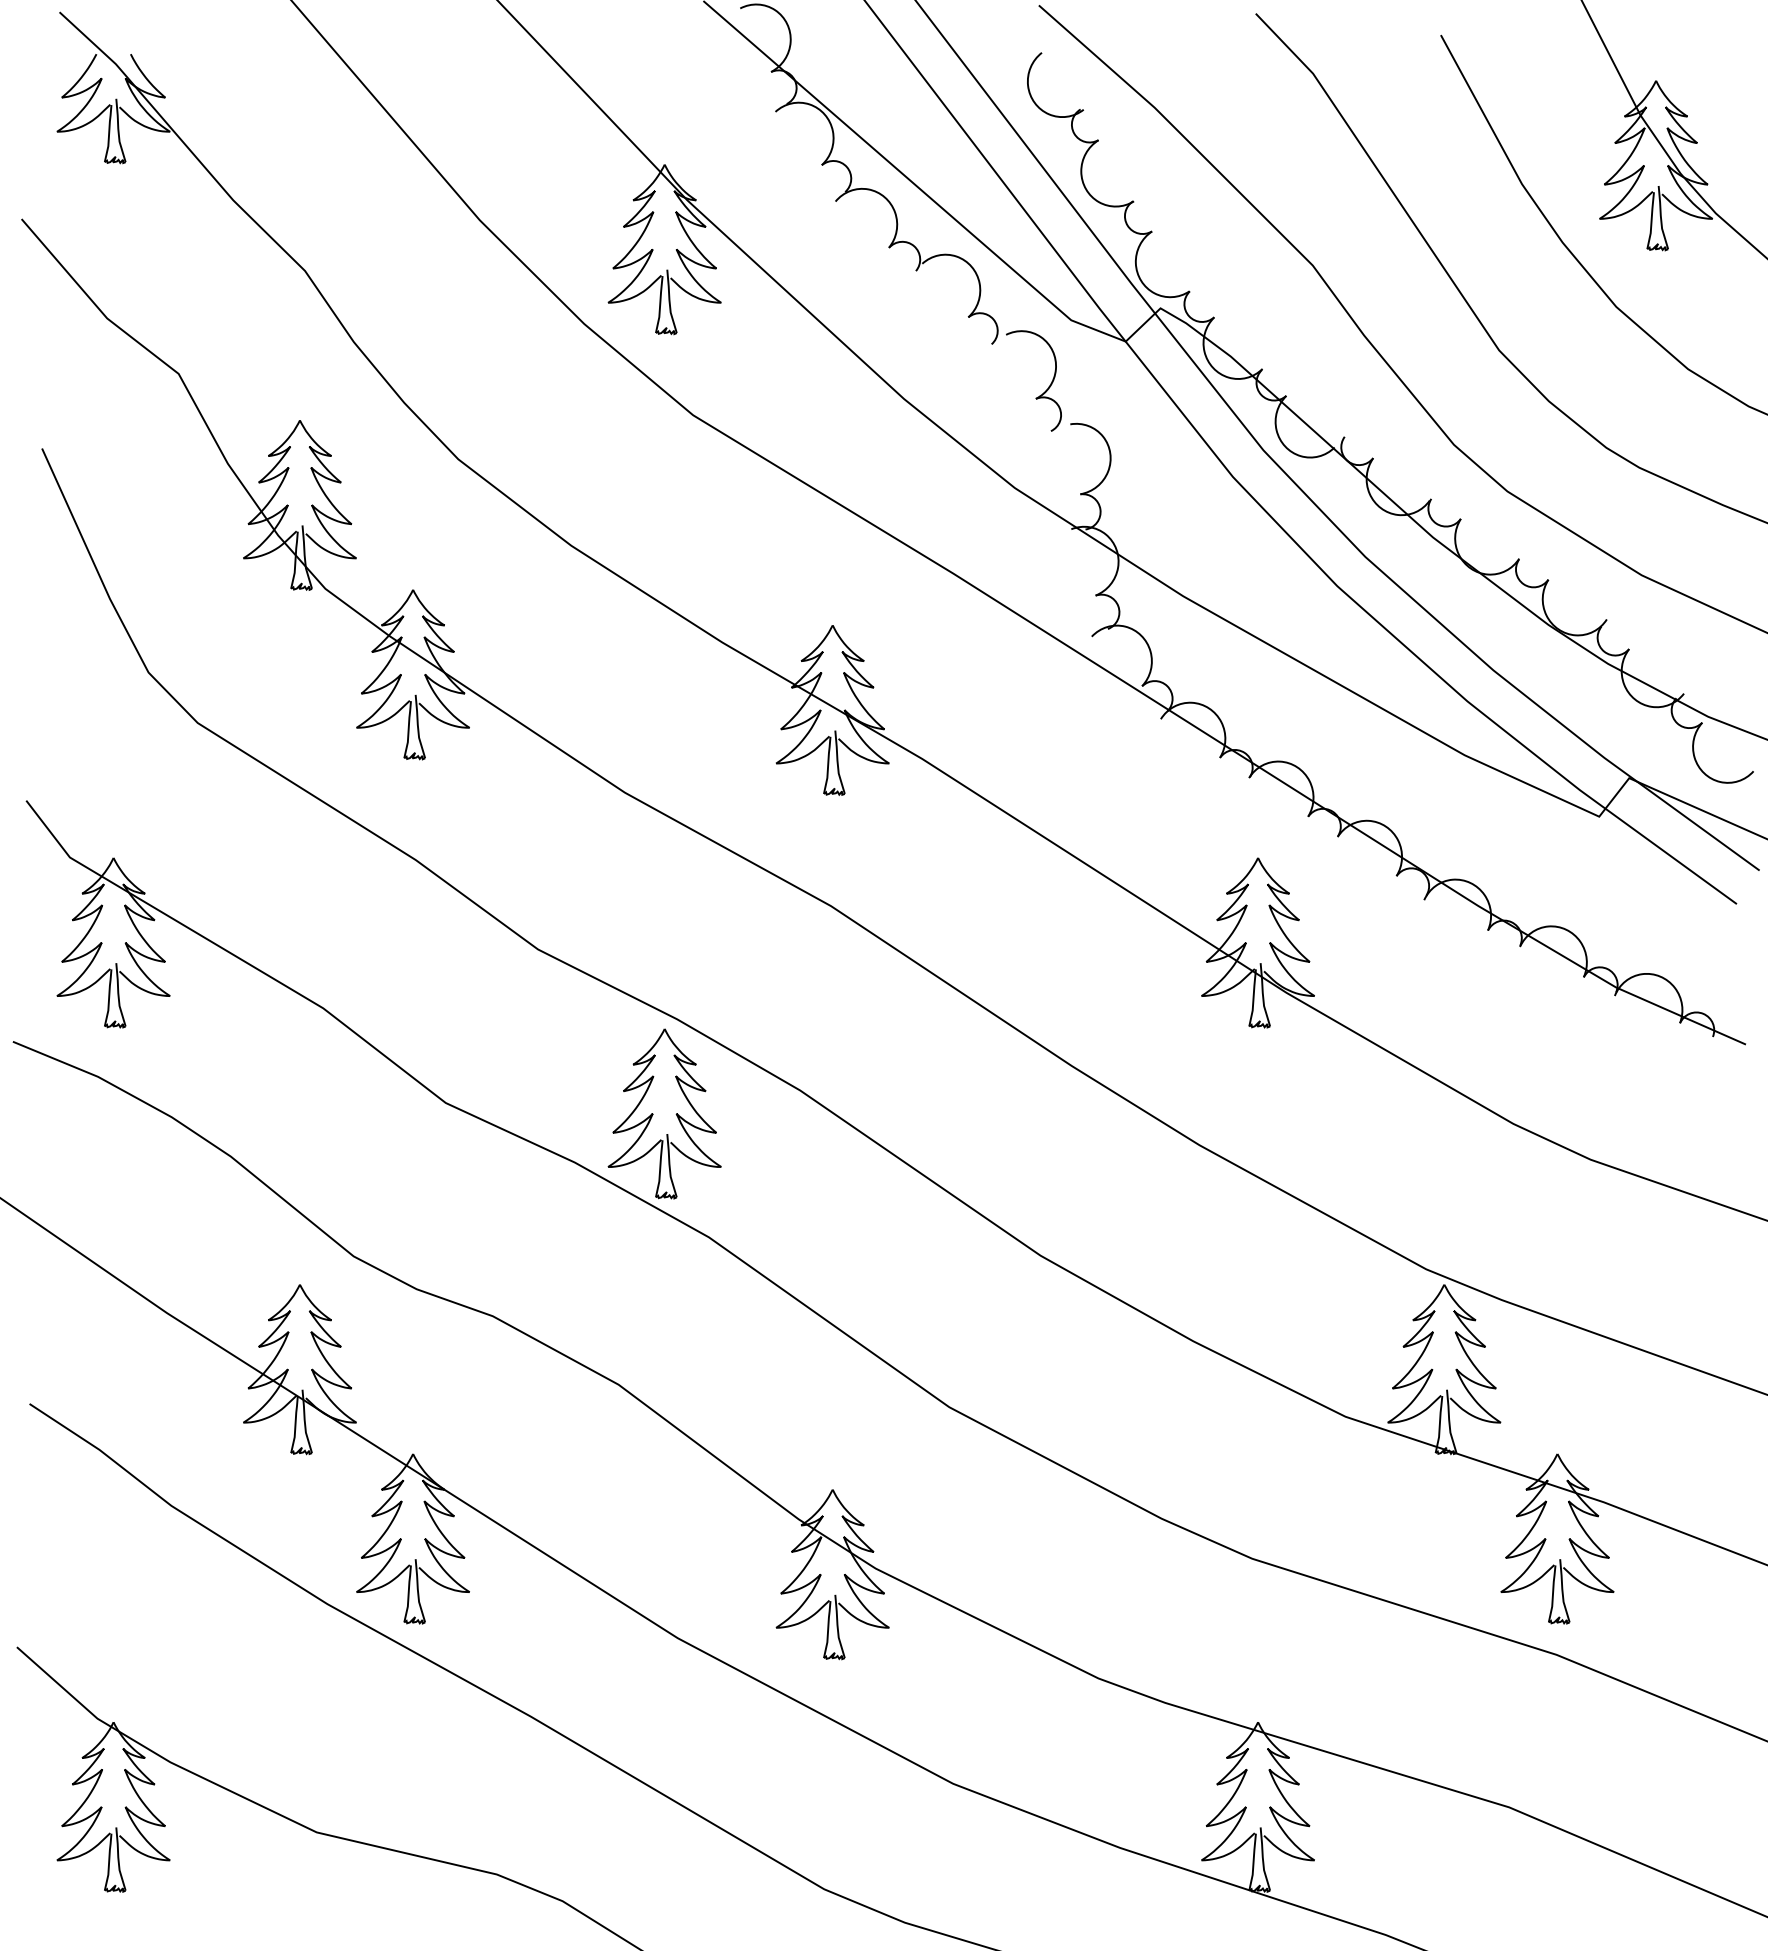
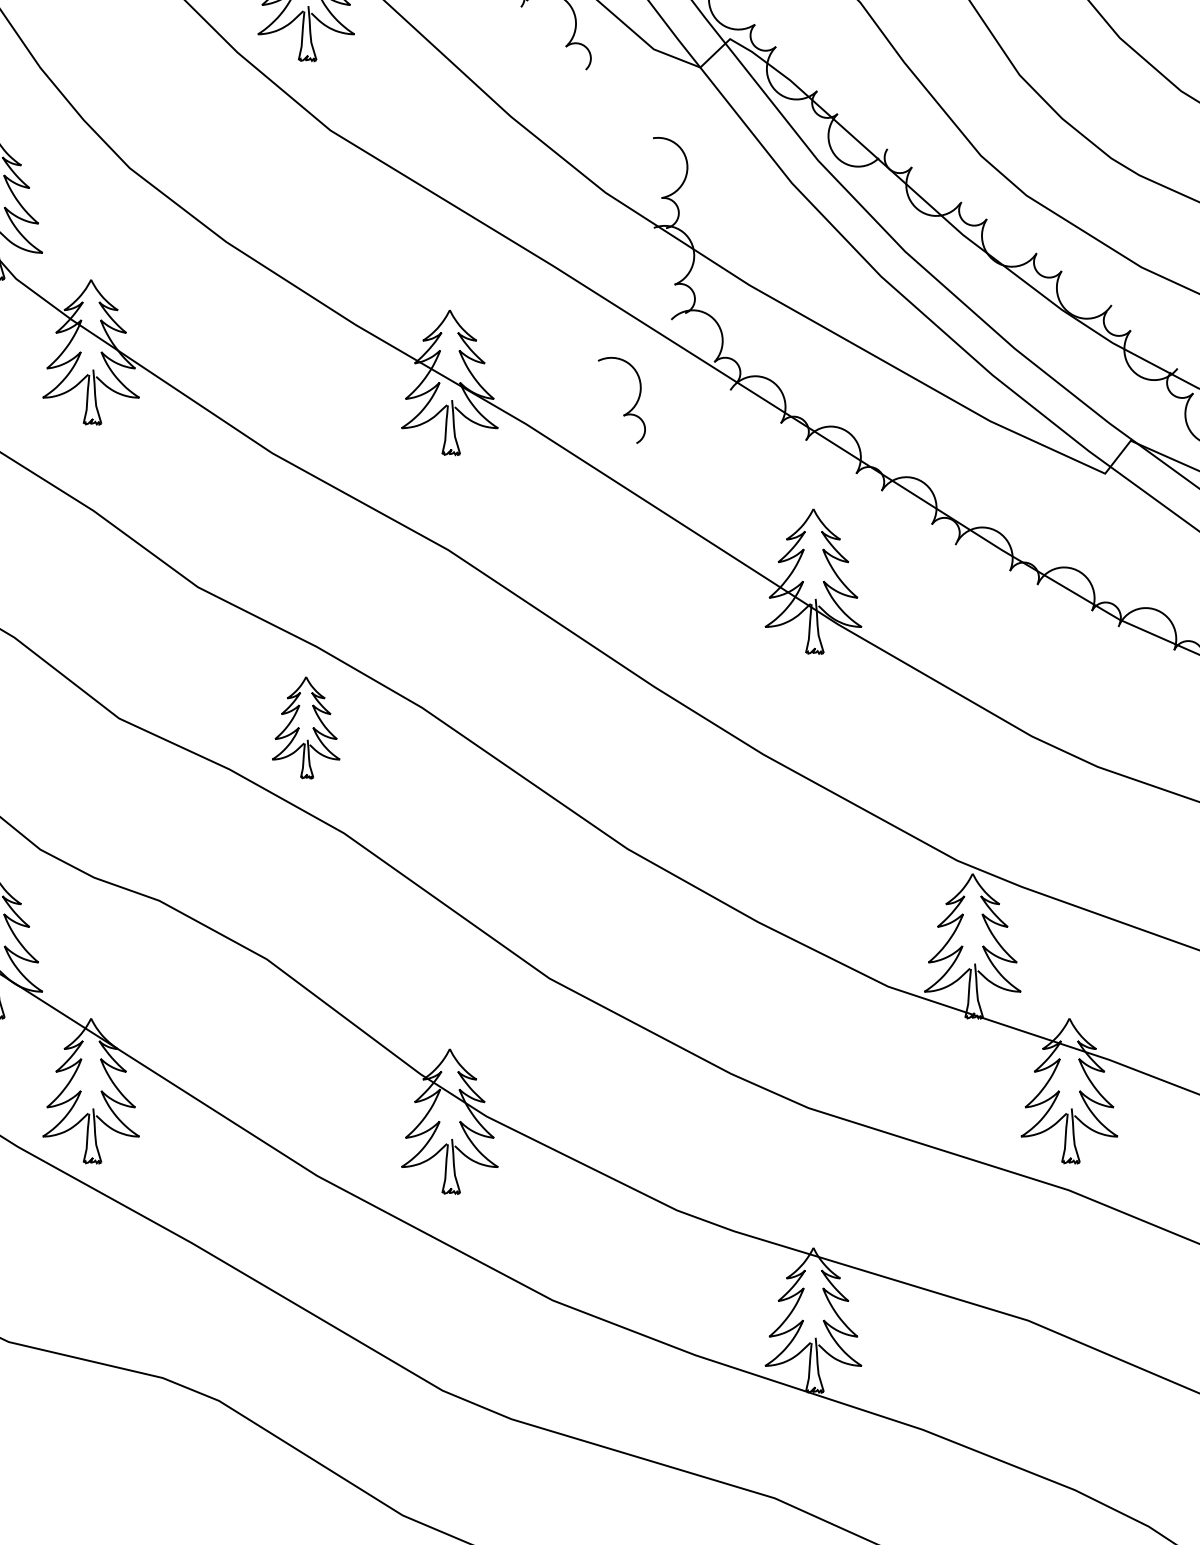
part: (1044, 391) -> (630, 409), moved
part: (664, 1113) -> (306, 727), size x0.7

